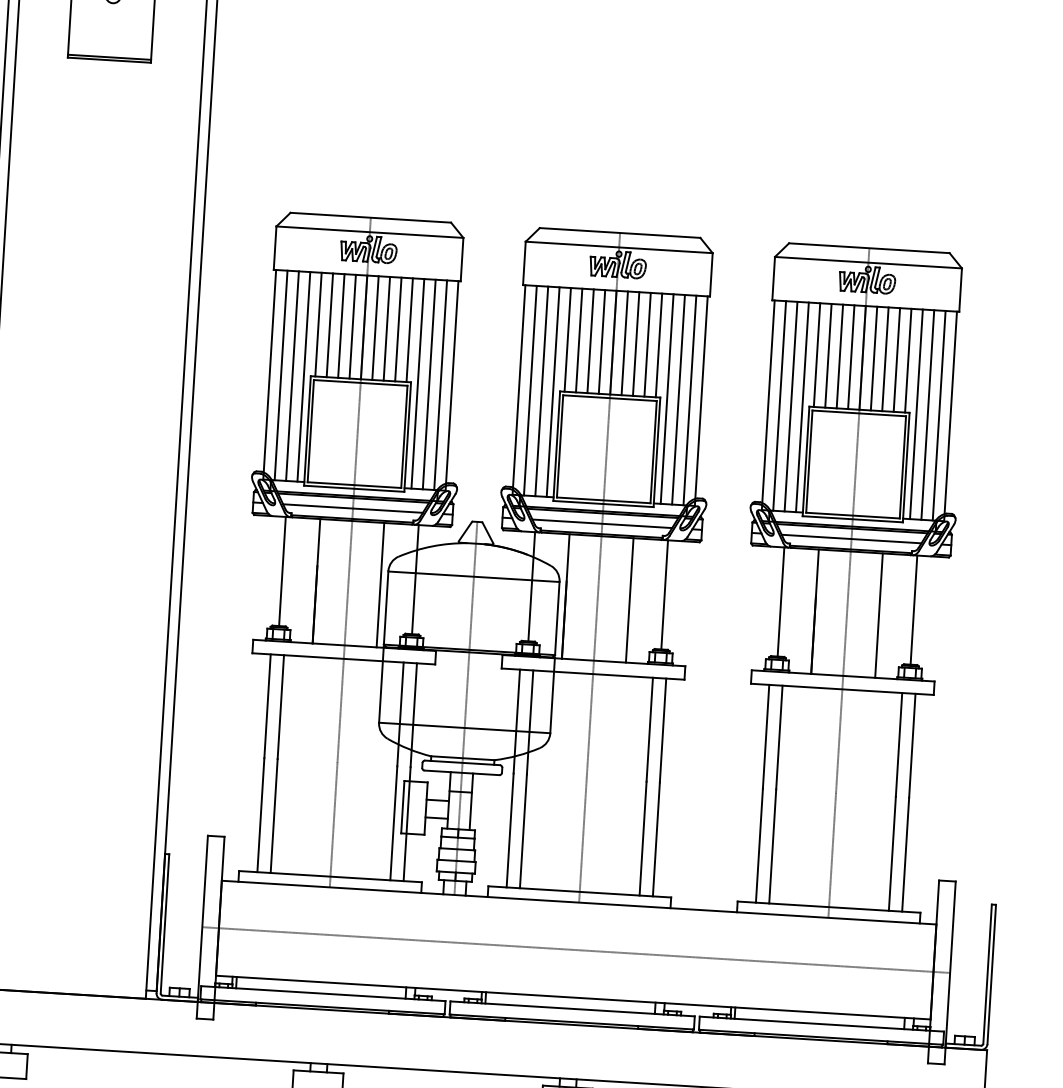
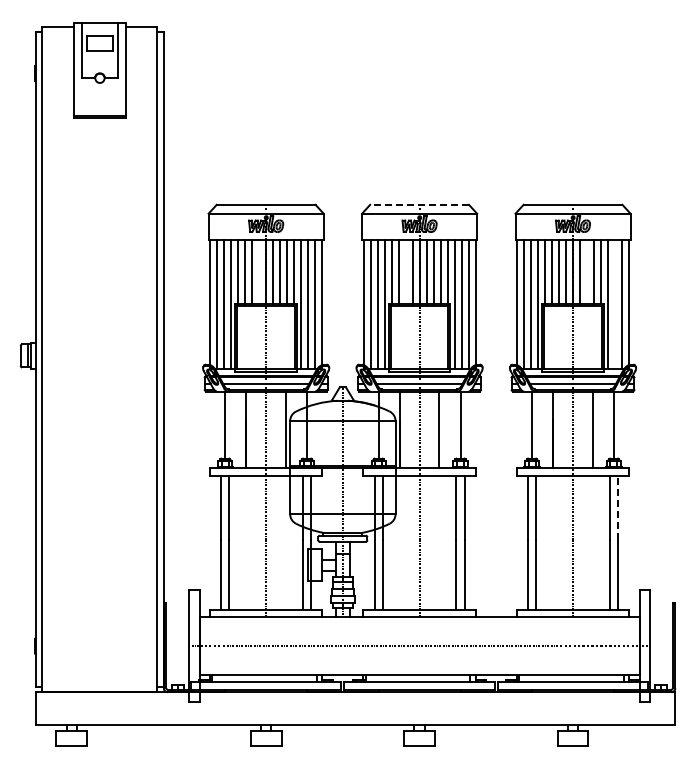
line: (619, 232) -> (419, 204), solid -> dashed
line: (353, 327) -> (259, 272), removed
line: (590, 341) -> (405, 272), removed
line: (886, 359) -> (587, 272), removed
line: (928, 414) -> (615, 304), removed
line: (913, 746) -> (618, 508), solid -> dashed

